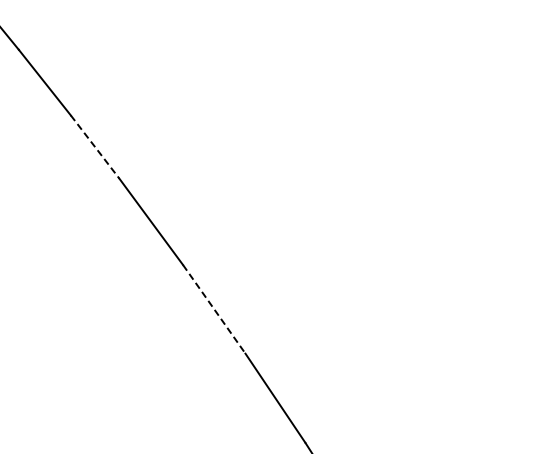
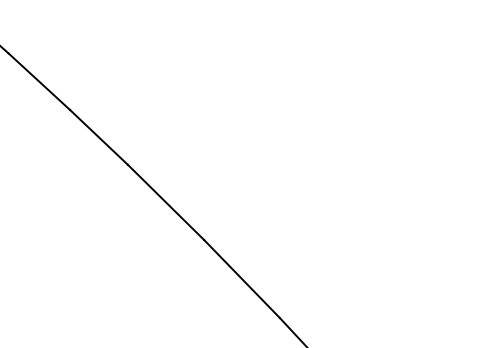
line: (95, 147) -> (99, 137), dashed -> solid
line: (214, 309) -> (242, 279), dashed -> solid

